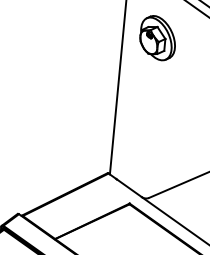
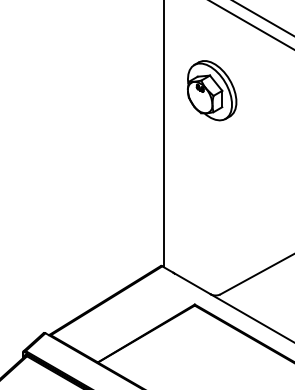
part: (158, 38) -> (212, 90), moved

